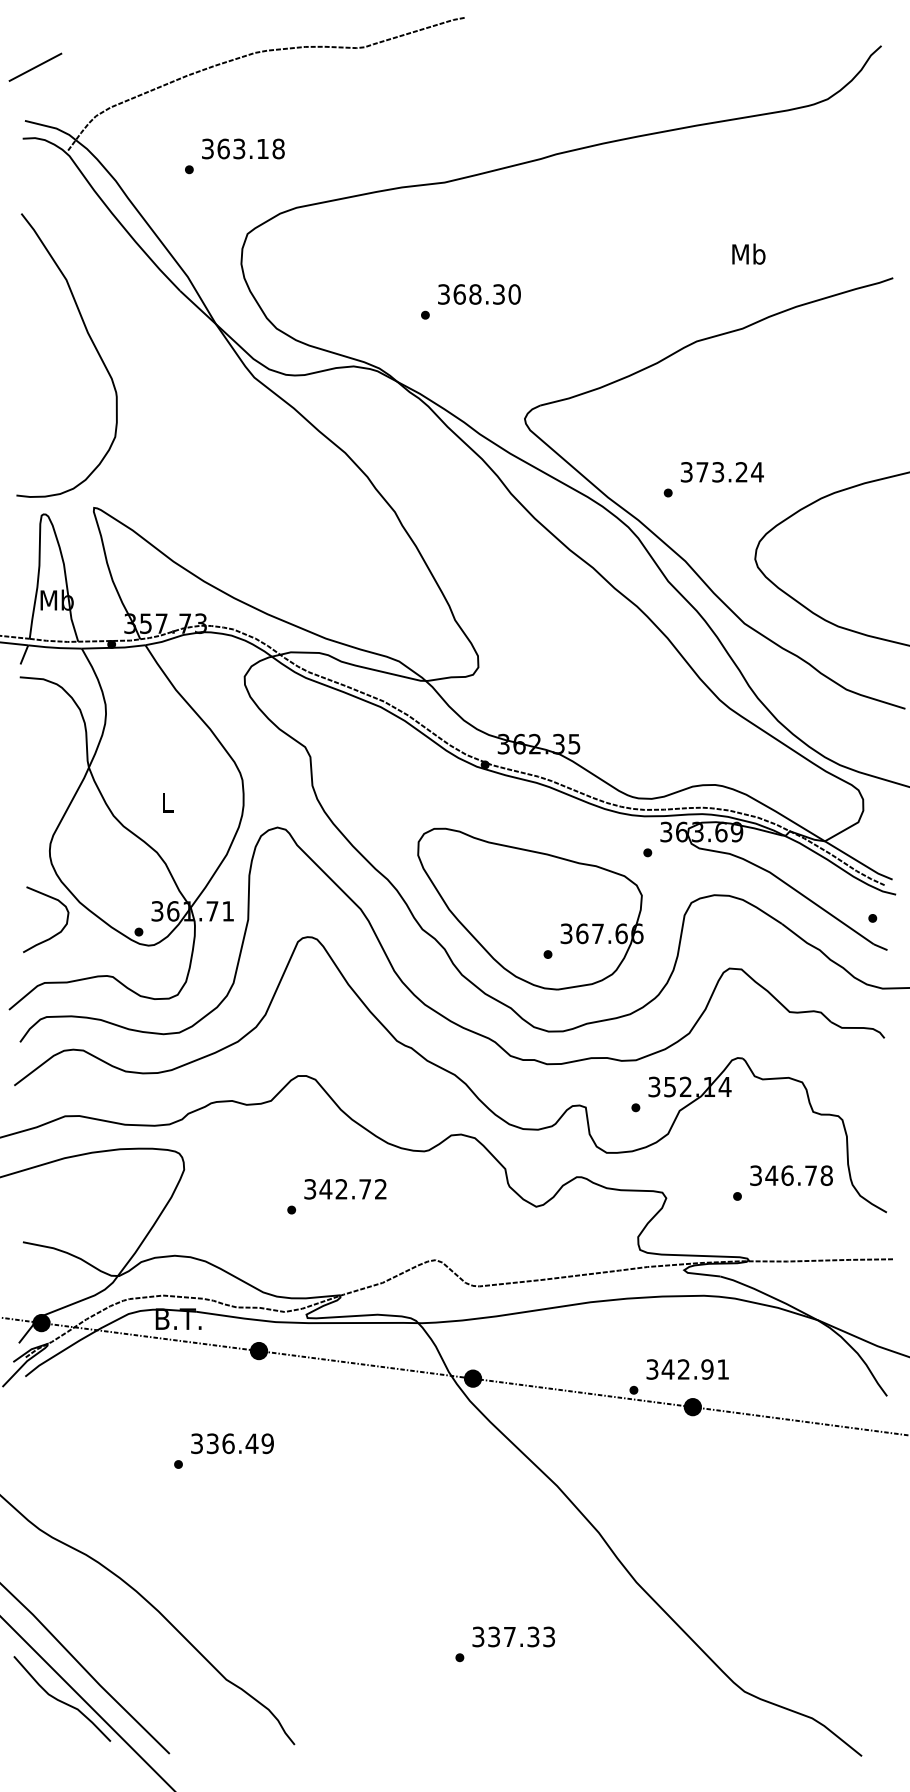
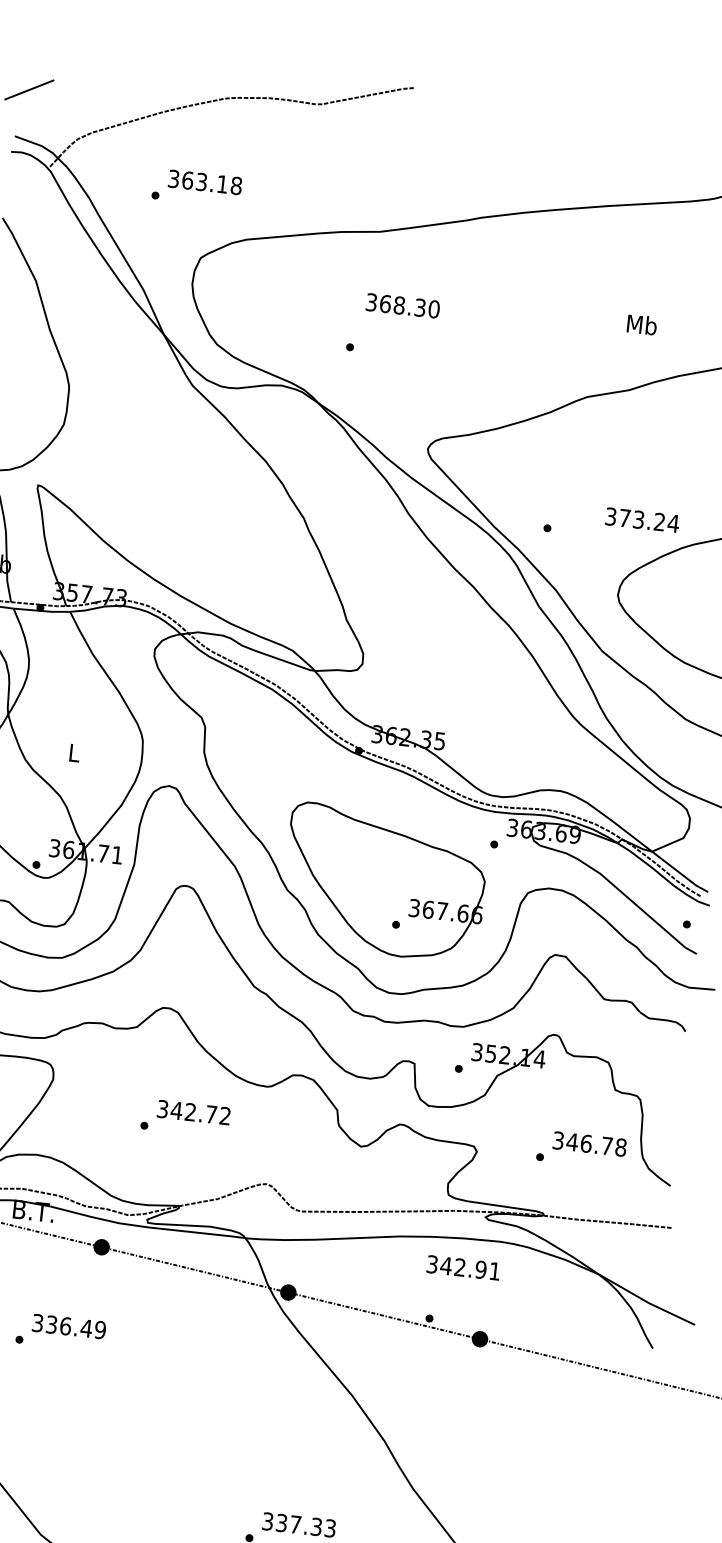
text: (479, 294) -> (403, 305), moved
text: (721, 472) -> (641, 520), moved
text: (687, 1369) -> (463, 1267), moved

